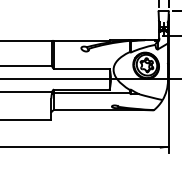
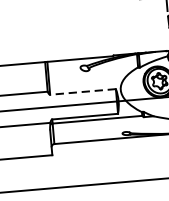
line: (81, 68) -> (82, 91), solid -> dashed

